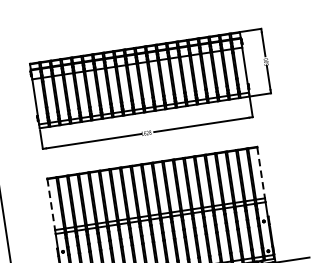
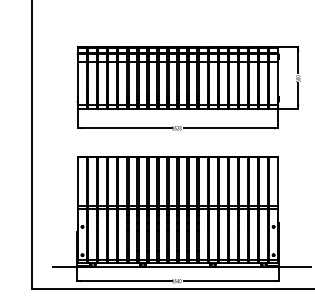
line: (260, 173) -> (277, 181), dashed -> solid
line: (51, 204) -> (78, 181), dashed -> solid

